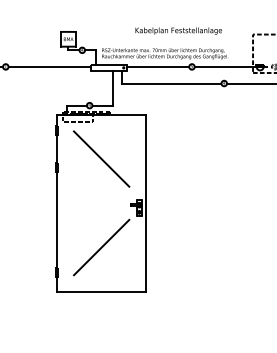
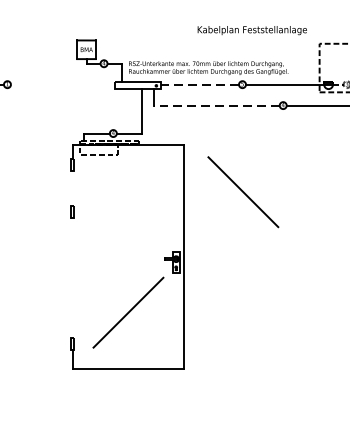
text: (178, 30) -> (252, 29), moved
line: (49, 66) -> (62, 84), removed
line: (158, 66) -> (200, 84), solid -> dashed
line: (171, 83) -> (216, 105), solid -> dashed
line: (57, 148) -> (72, 187), removed
line: (101, 158) -> (243, 191), moved
line: (57, 219) -> (72, 277), removed

